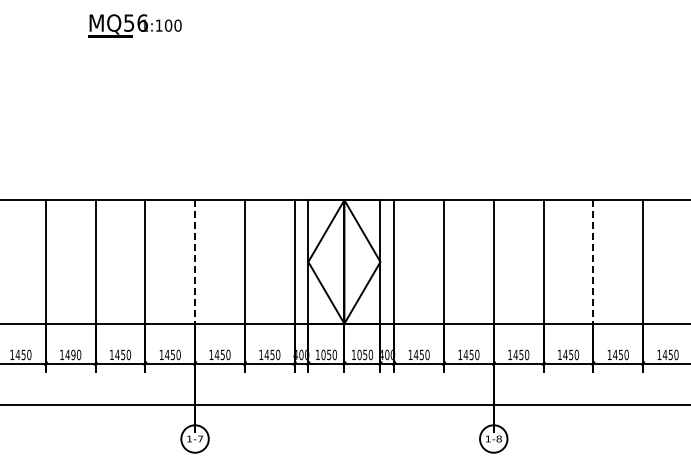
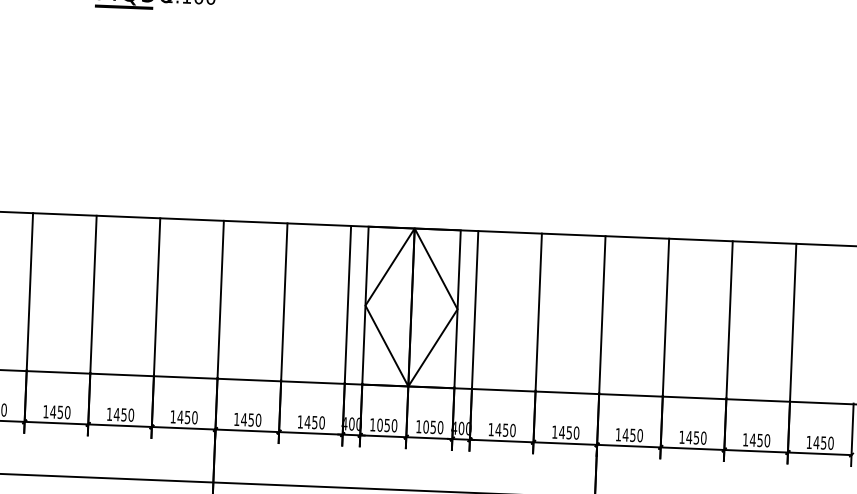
line: (593, 261) -> (729, 319), dashed -> solid
line: (195, 262) -> (221, 300), dashed -> solid
text: (73, 354) -> (60, 411), 1490 -> 1450

